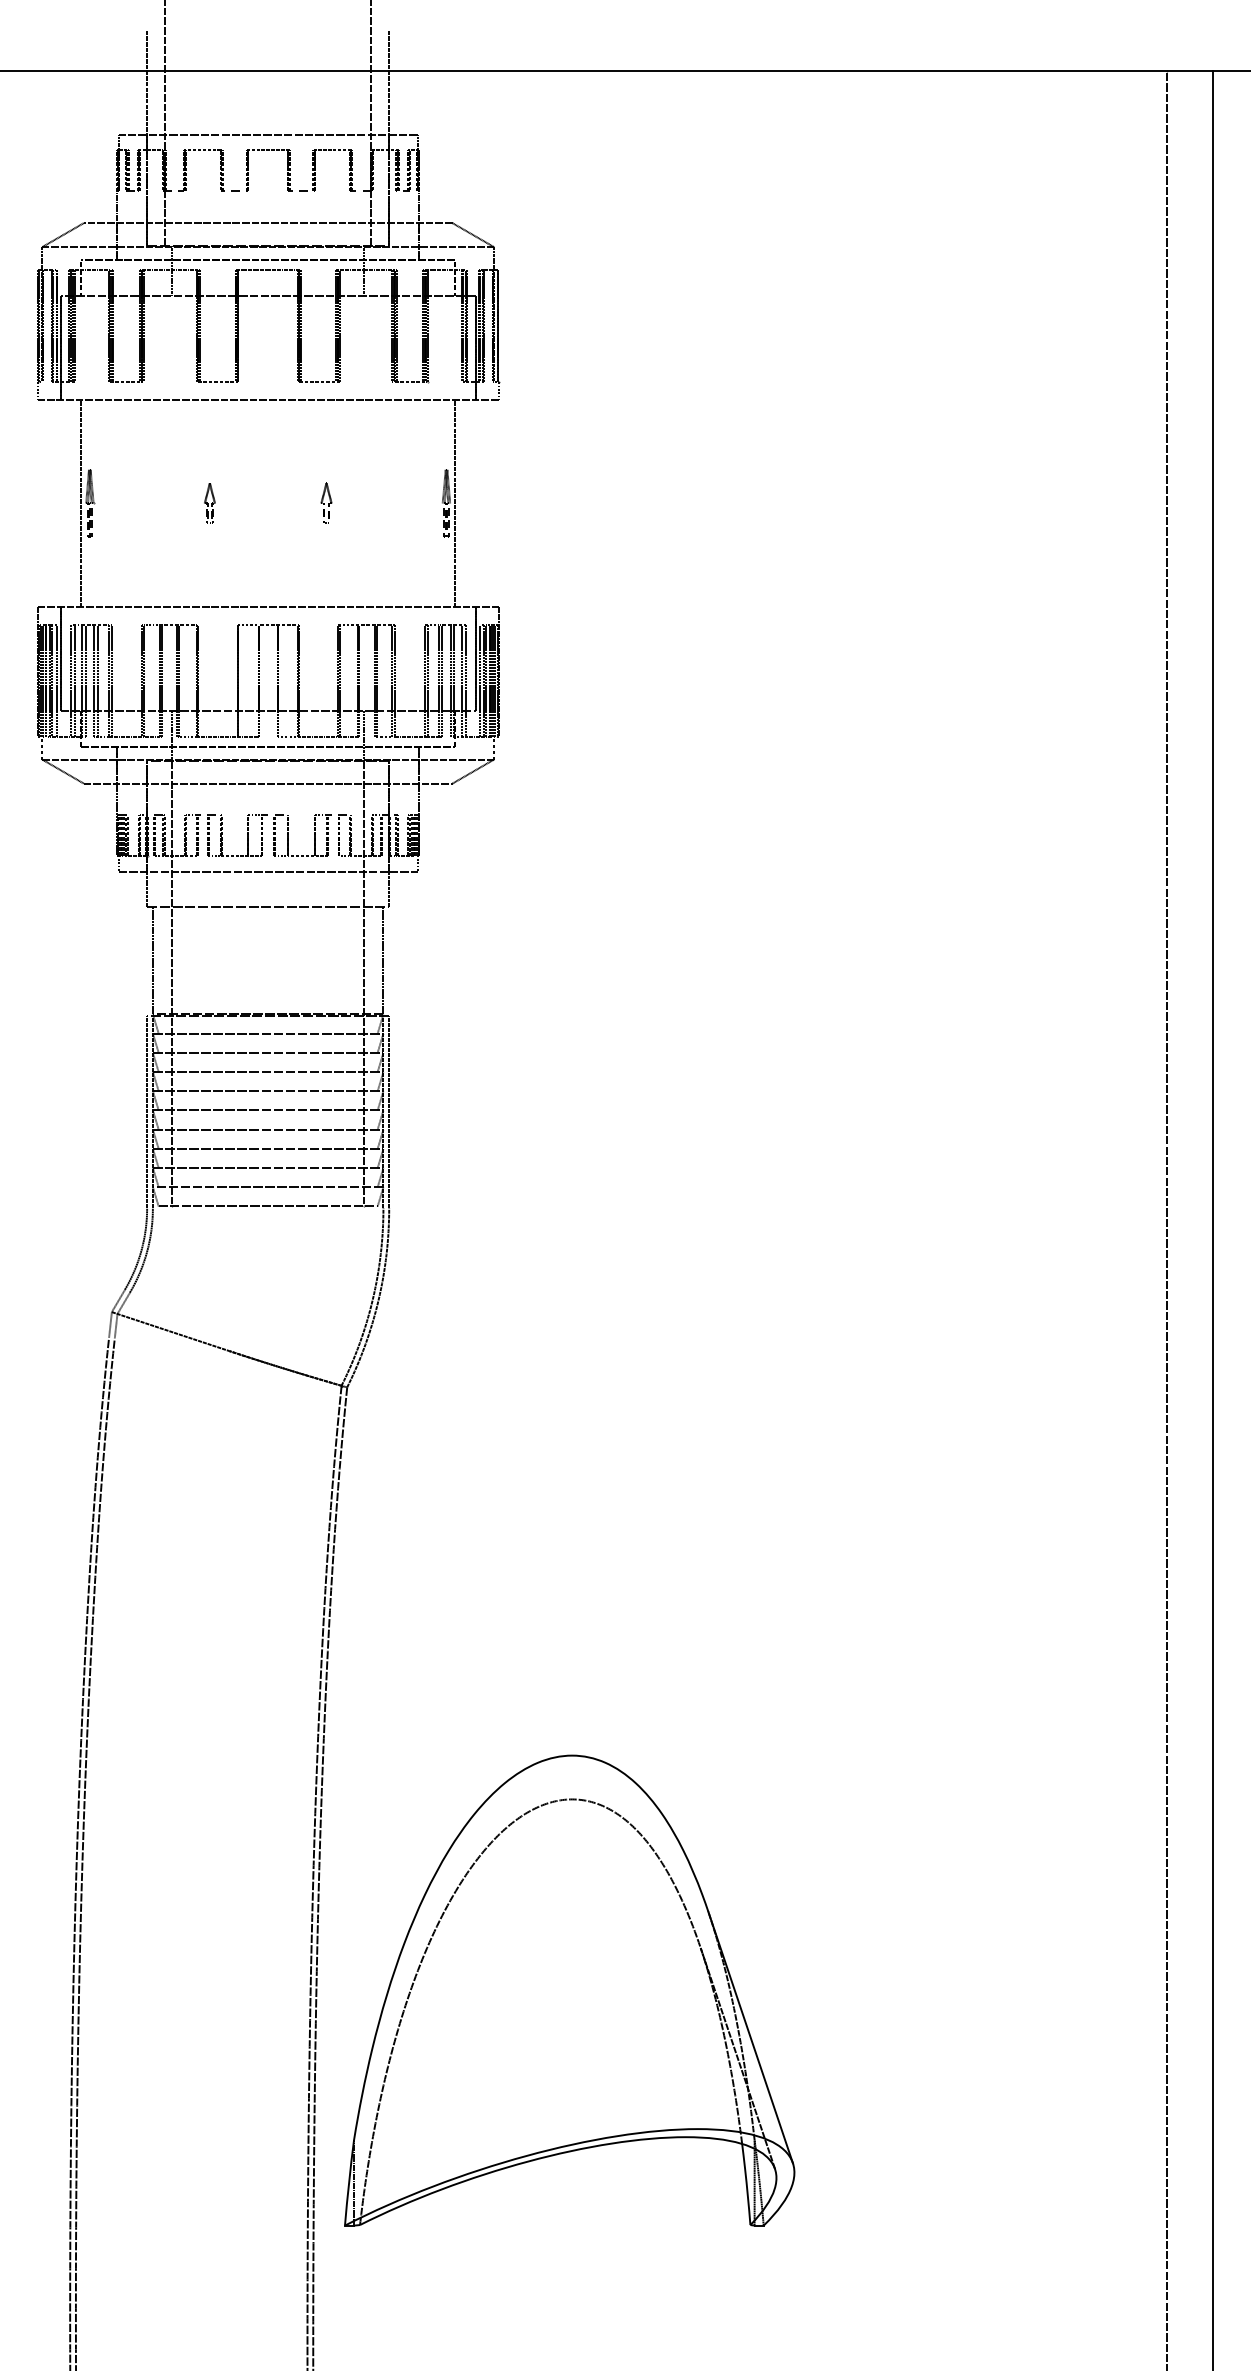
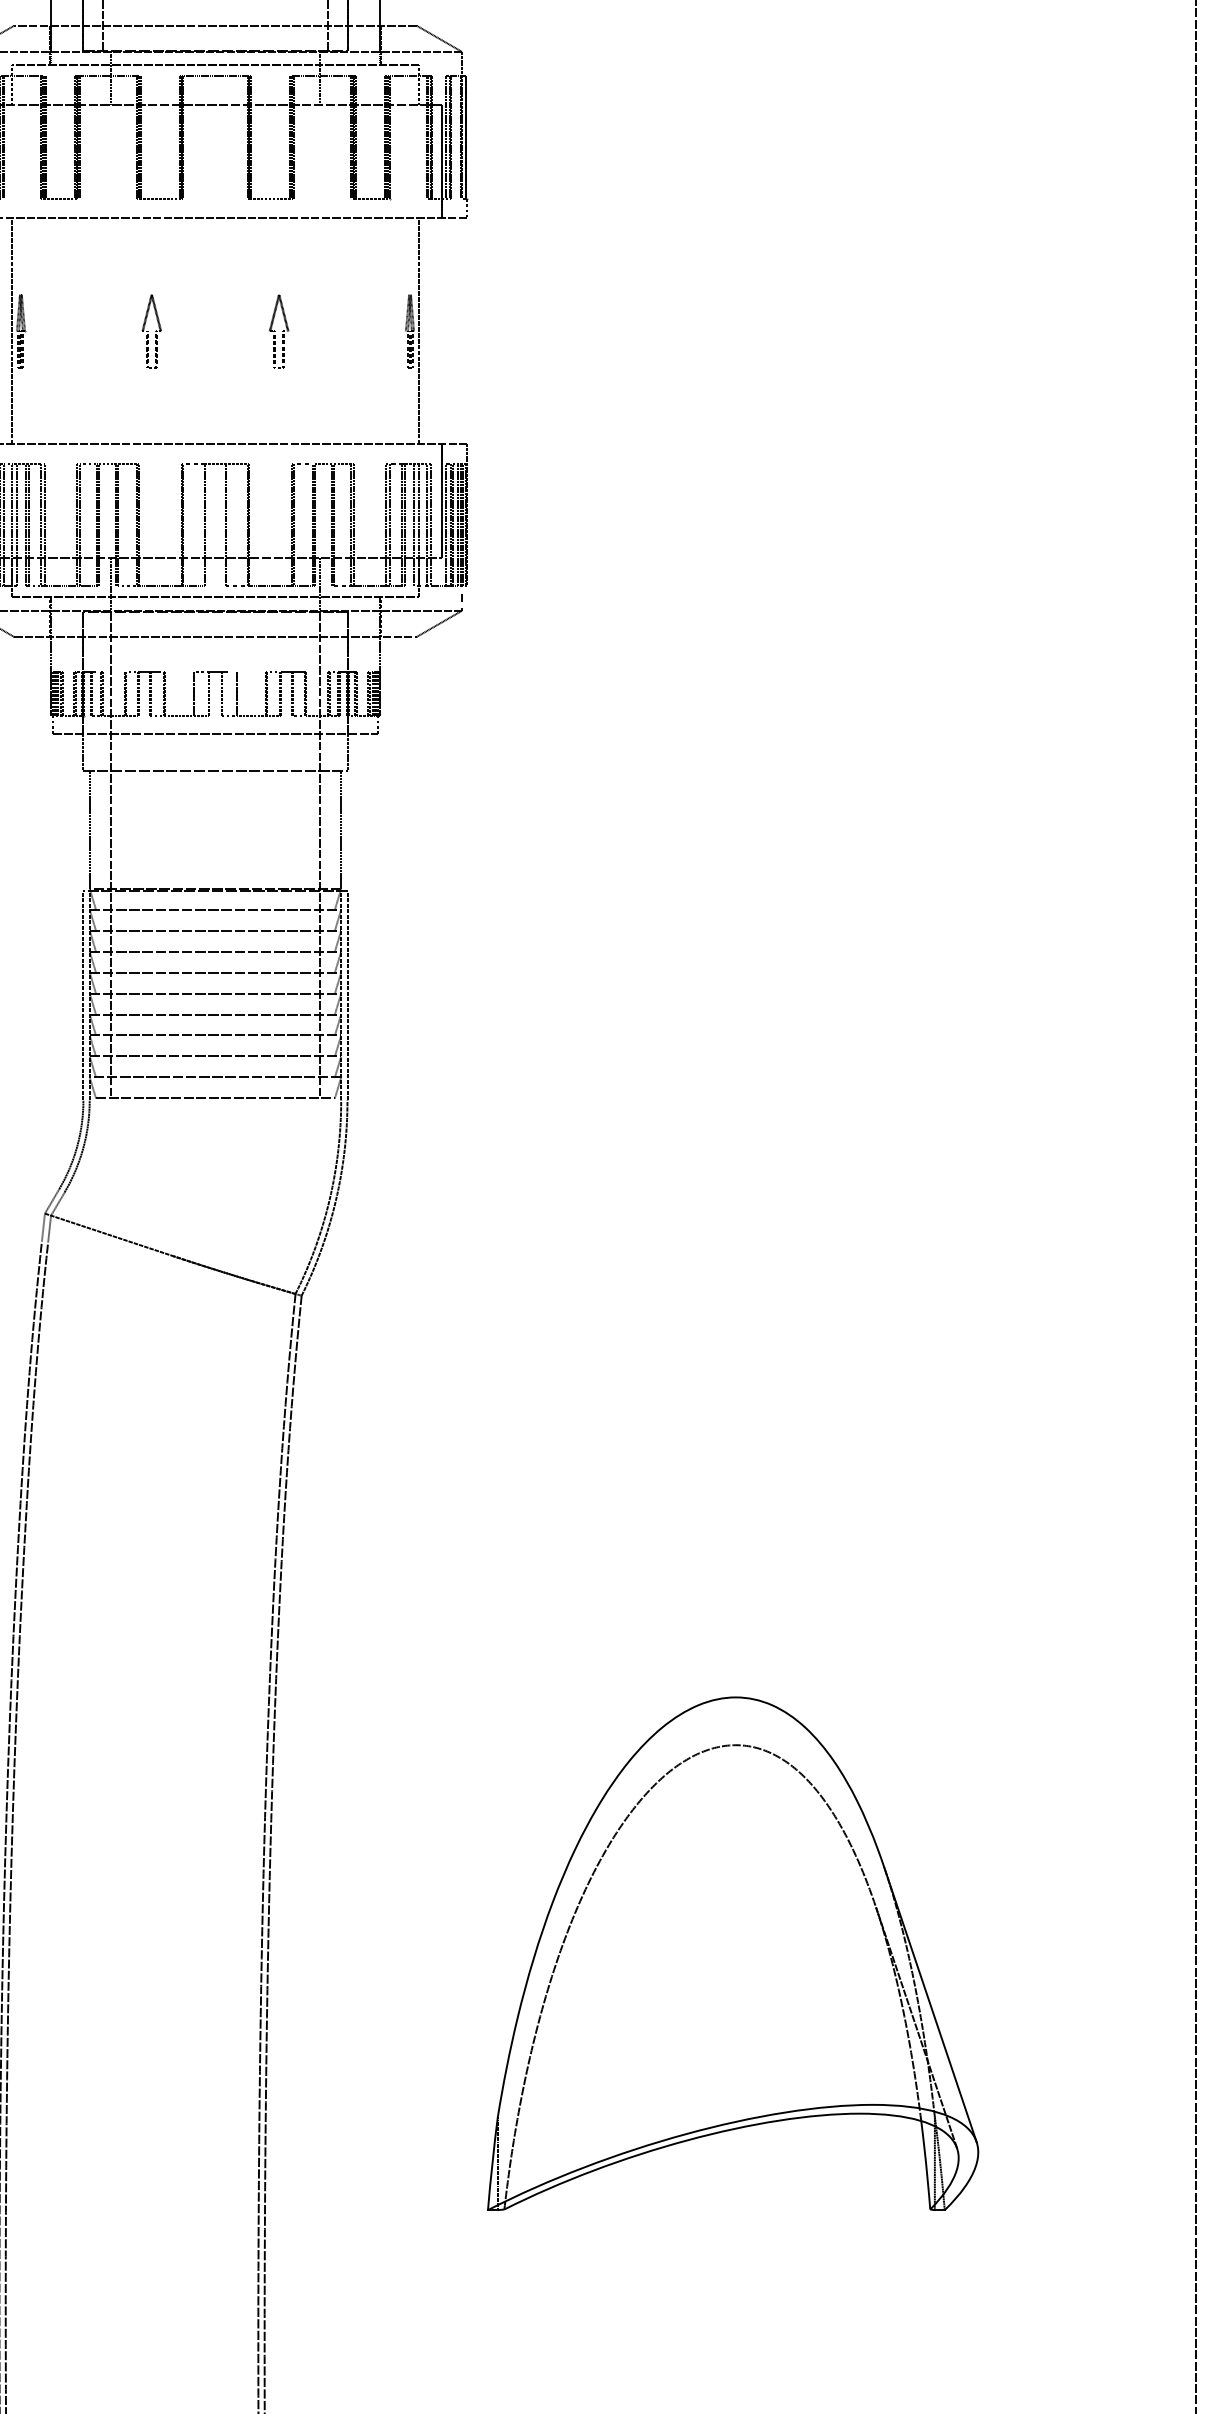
part: (209, 503) -> (151, 331), size x1.67
part: (326, 503) -> (279, 331), size x1.67
part: (569, 1990) -> (732, 1953), moved

